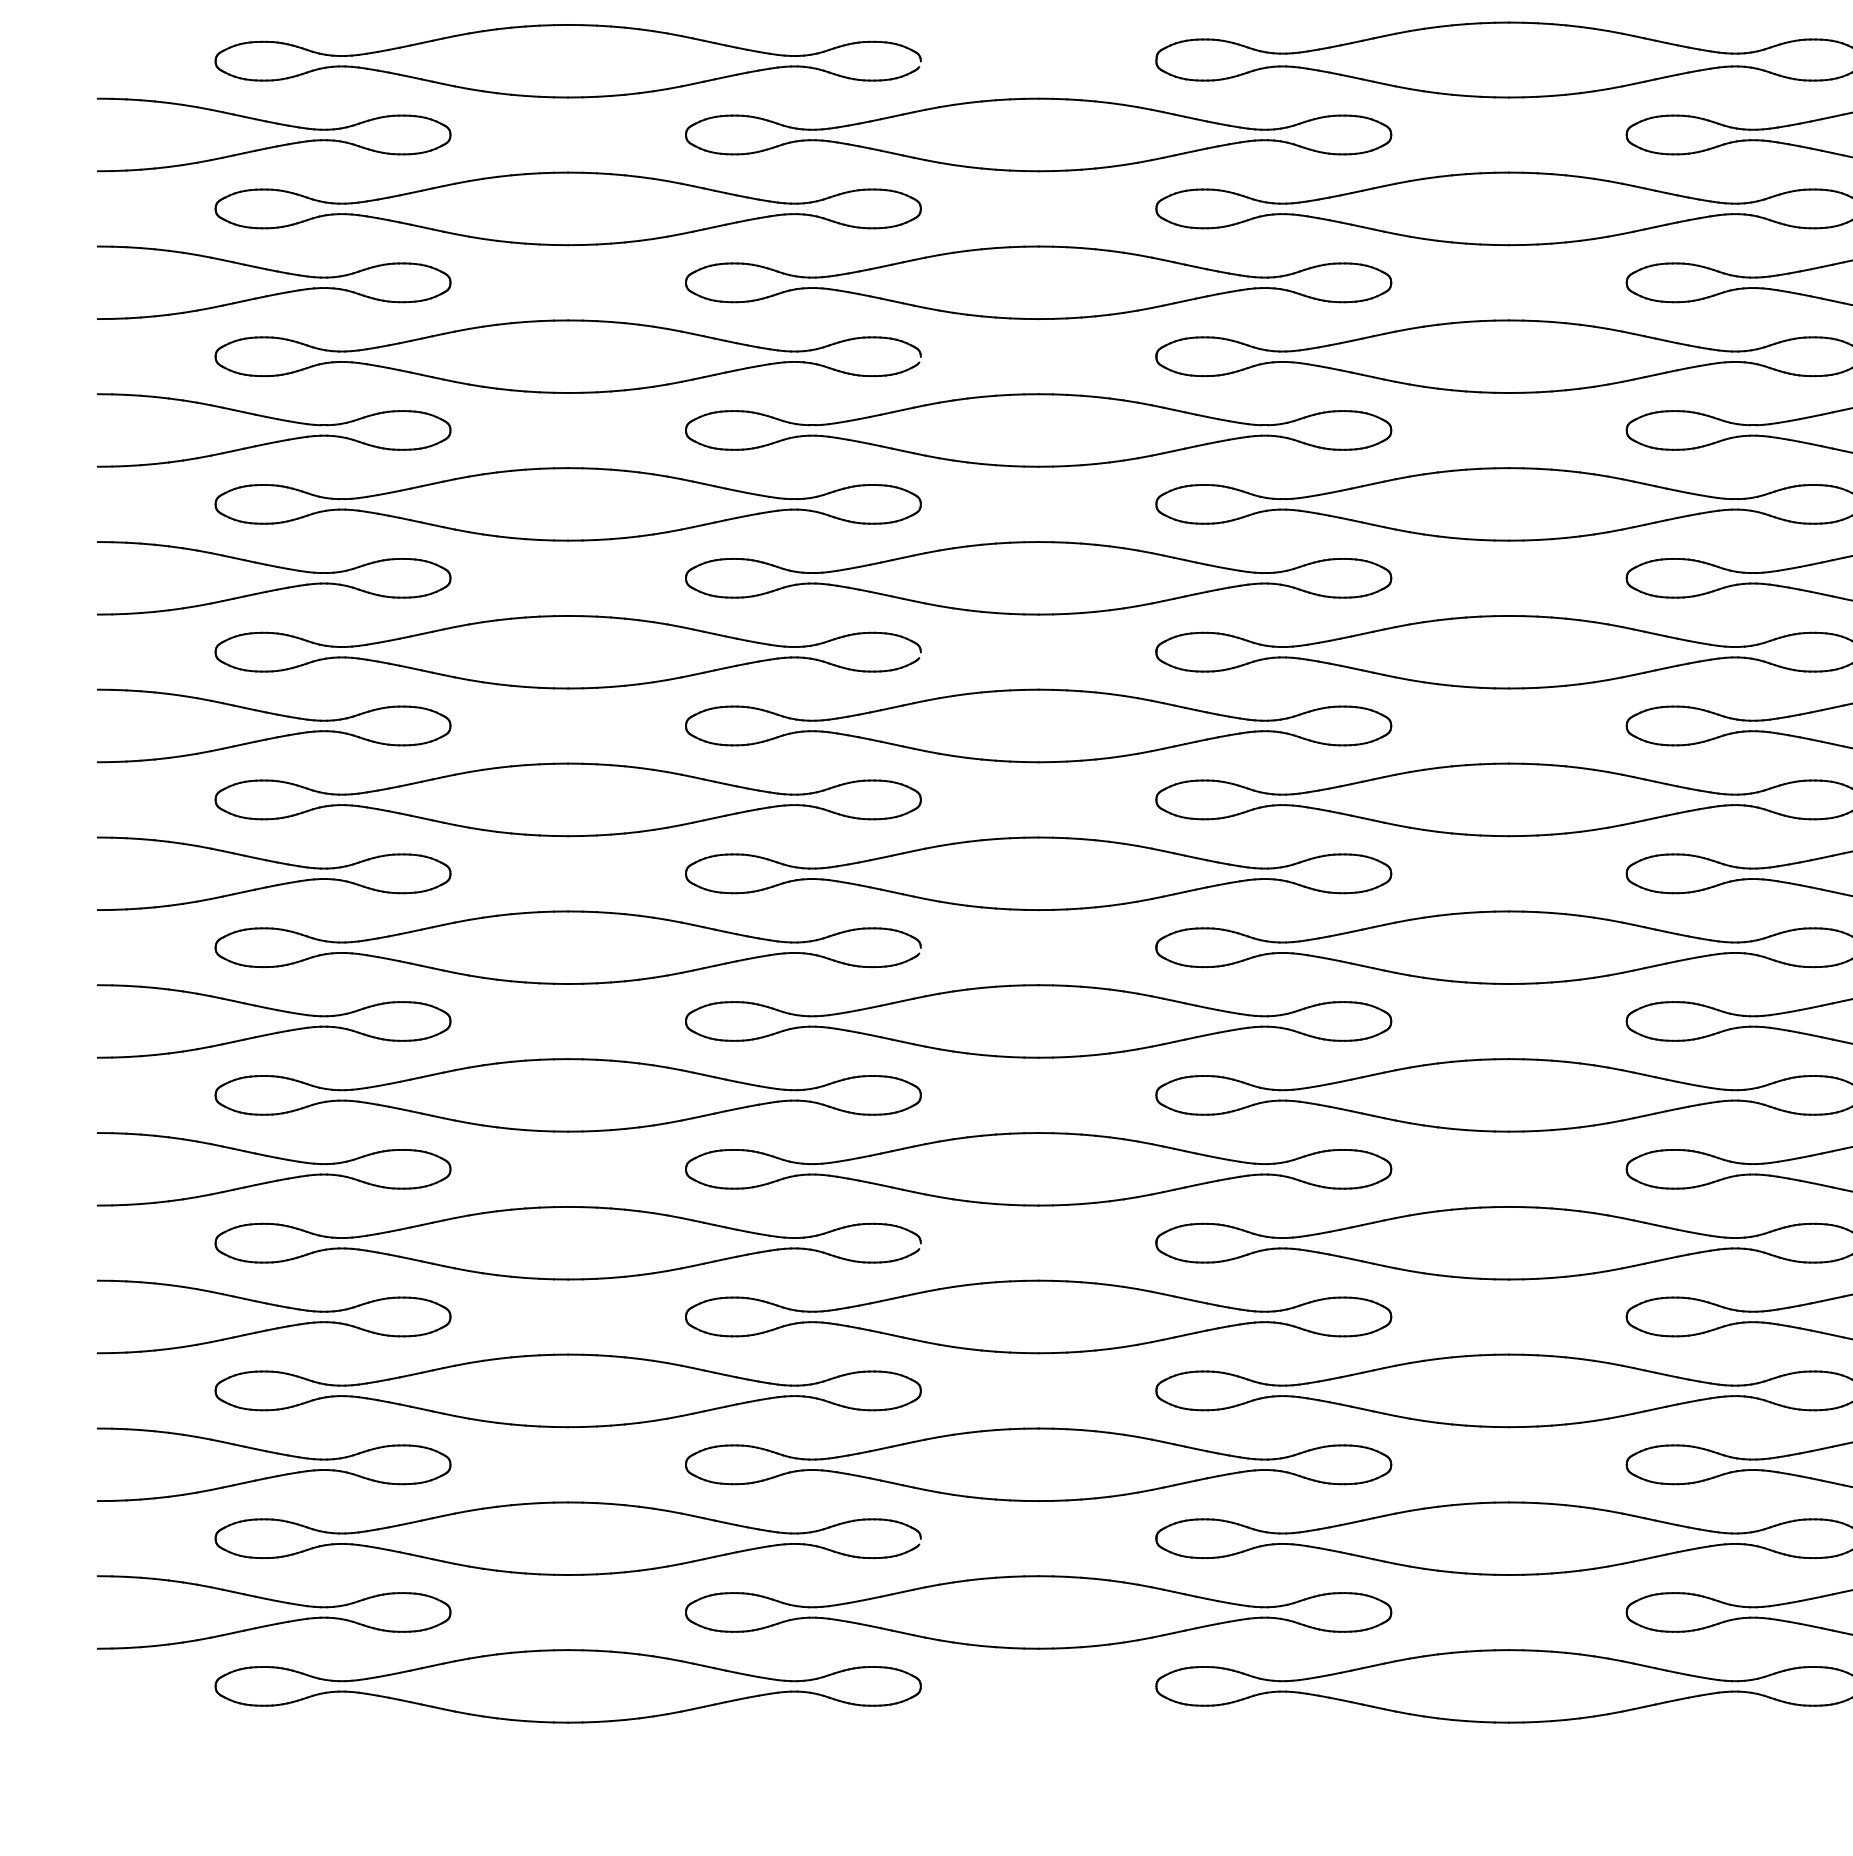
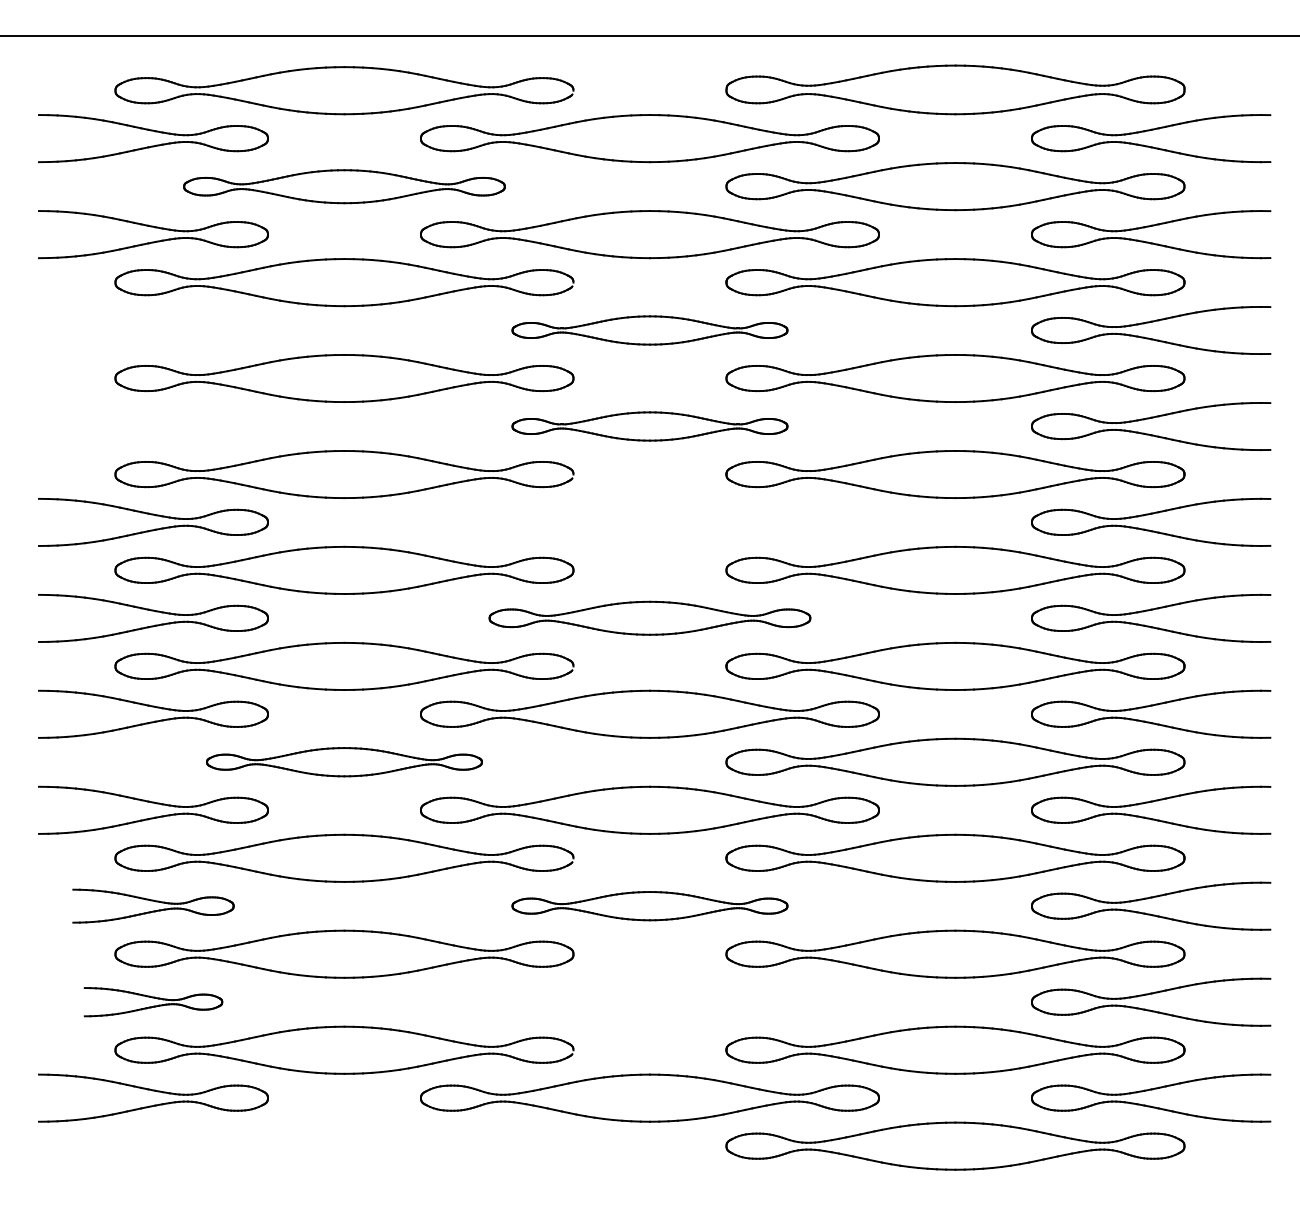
part: (568, 208) -> (344, 186), size x0.7
part: (277, 421) -> (155, 324), removed
part: (1037, 430) -> (649, 330), size x0.6
part: (277, 569) -> (155, 420), removed
part: (1037, 578) -> (649, 426), size x0.6
part: (1037, 724) -> (649, 521), removed
part: (1037, 872) -> (649, 617), size x0.7
part: (568, 1094) -> (344, 761), size x0.6
part: (274, 1315) -> (153, 905), size x0.7
part: (1037, 1315) -> (649, 905), size x0.6
part: (274, 1463) -> (153, 1001), size x0.6
part: (1037, 1463) -> (649, 1001), removed
part: (568, 1685) -> (344, 1145), removed

